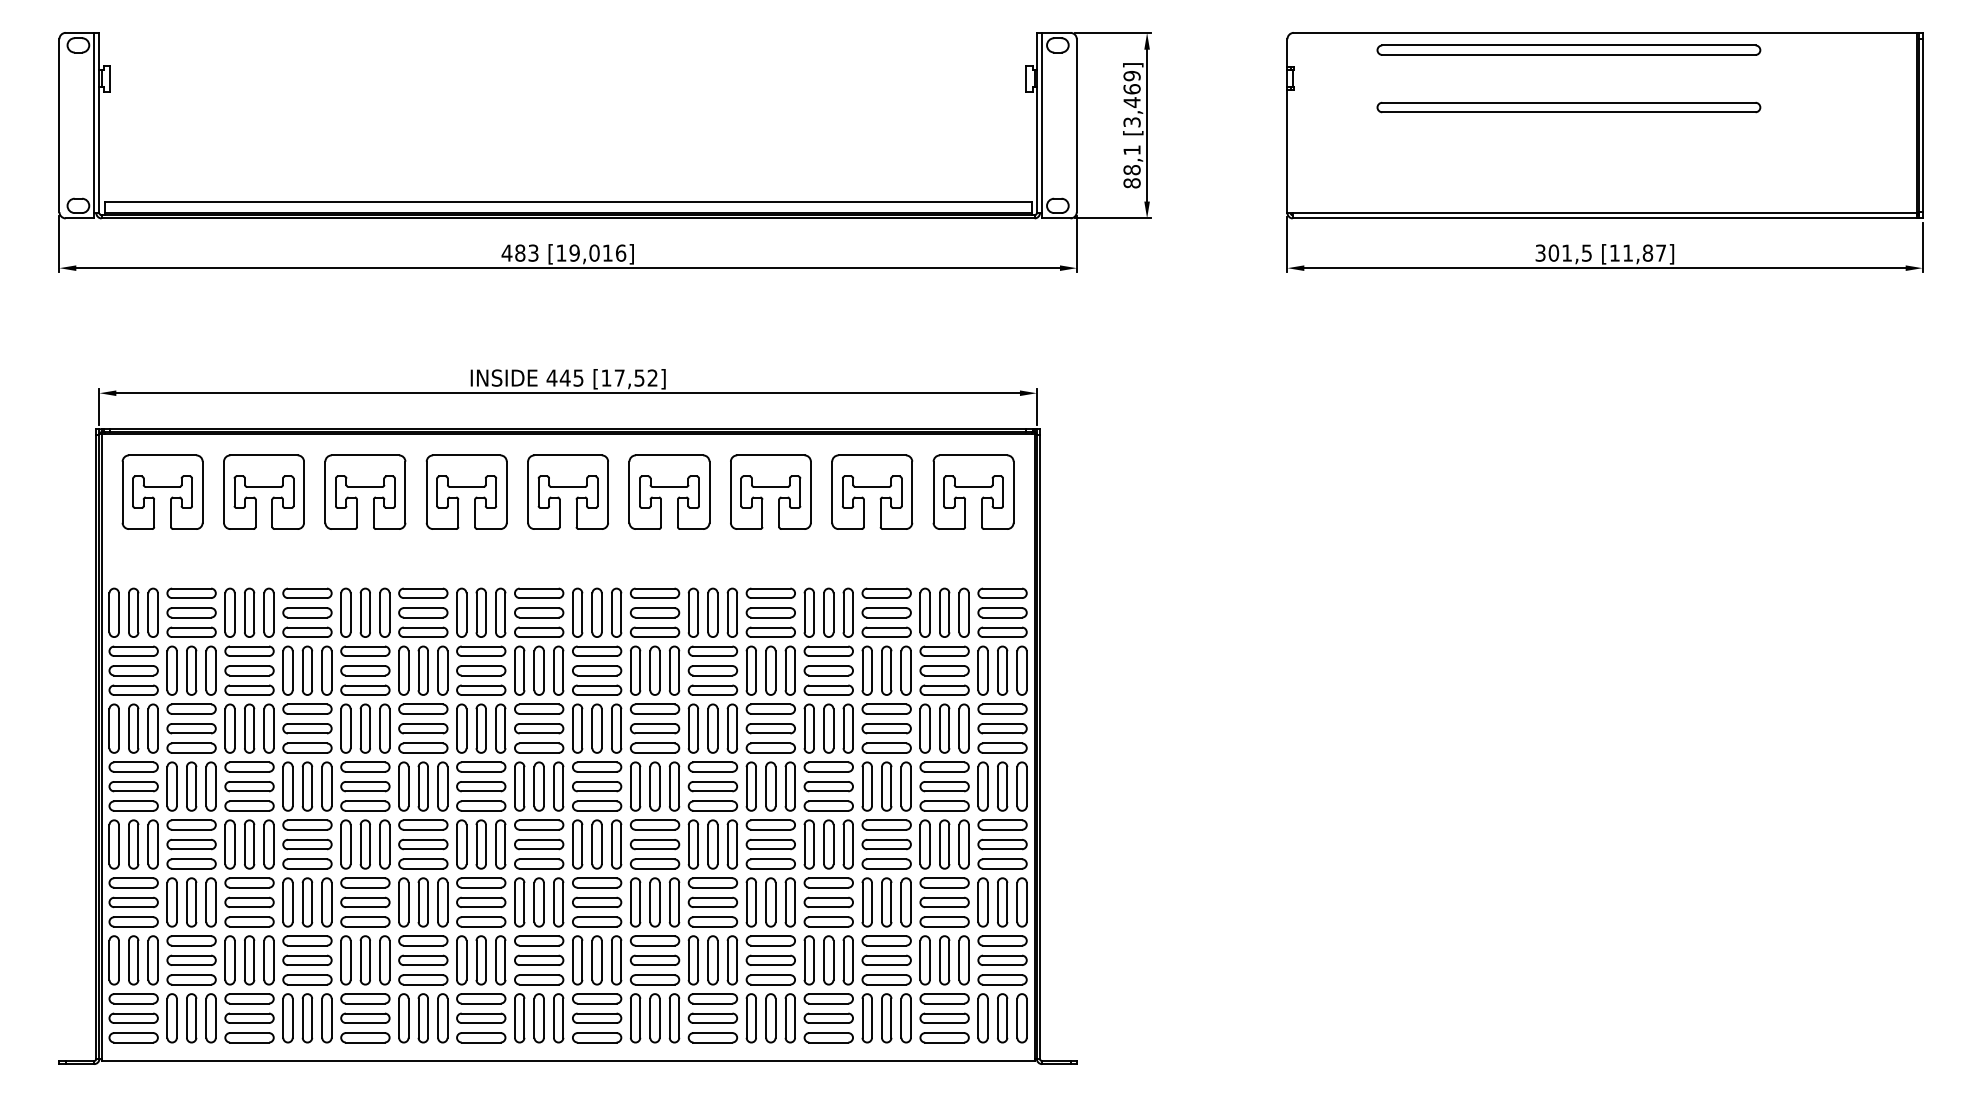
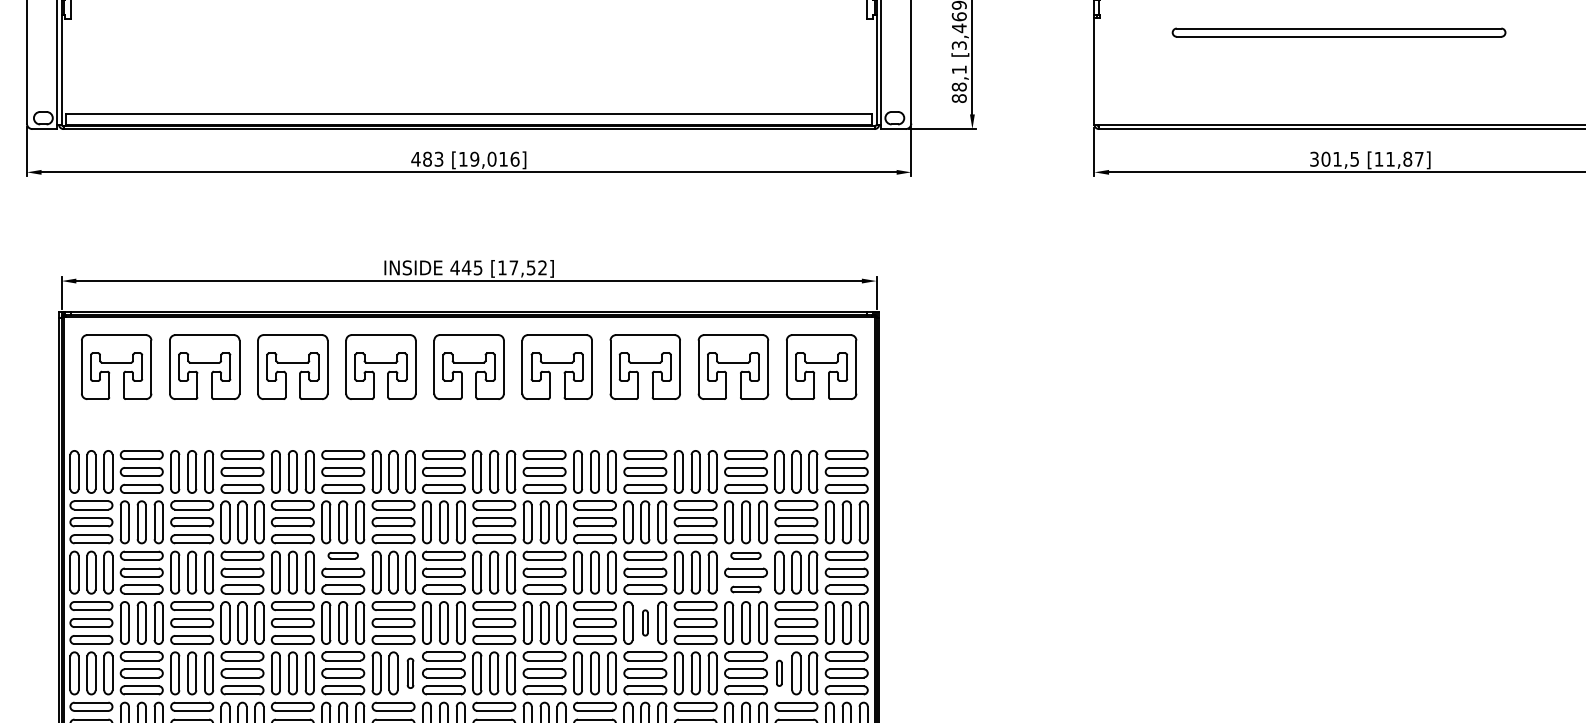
part: (423, 708) -> (343, 555), size x0.7
part: (886, 708) -> (745, 555), size x0.7
part: (886, 747) -> (745, 589), size x0.7
part: (770, 786) -> (645, 622), size x0.6
part: (500, 844) -> (410, 673), size x0.7
part: (924, 844) -> (778, 673), size x0.6

